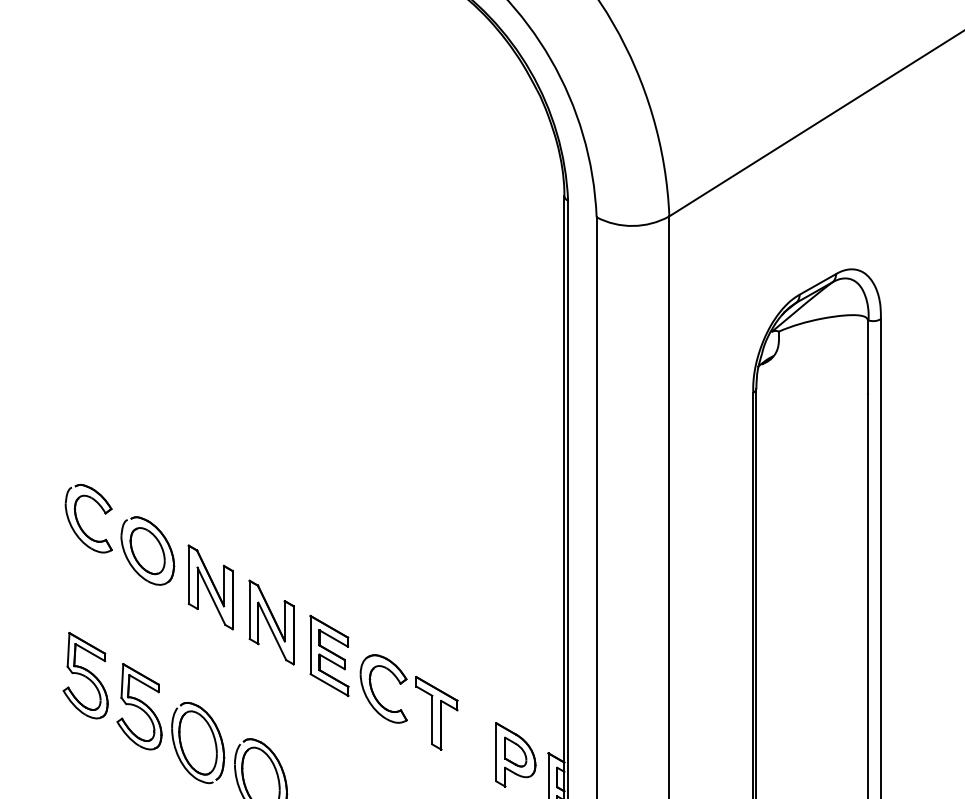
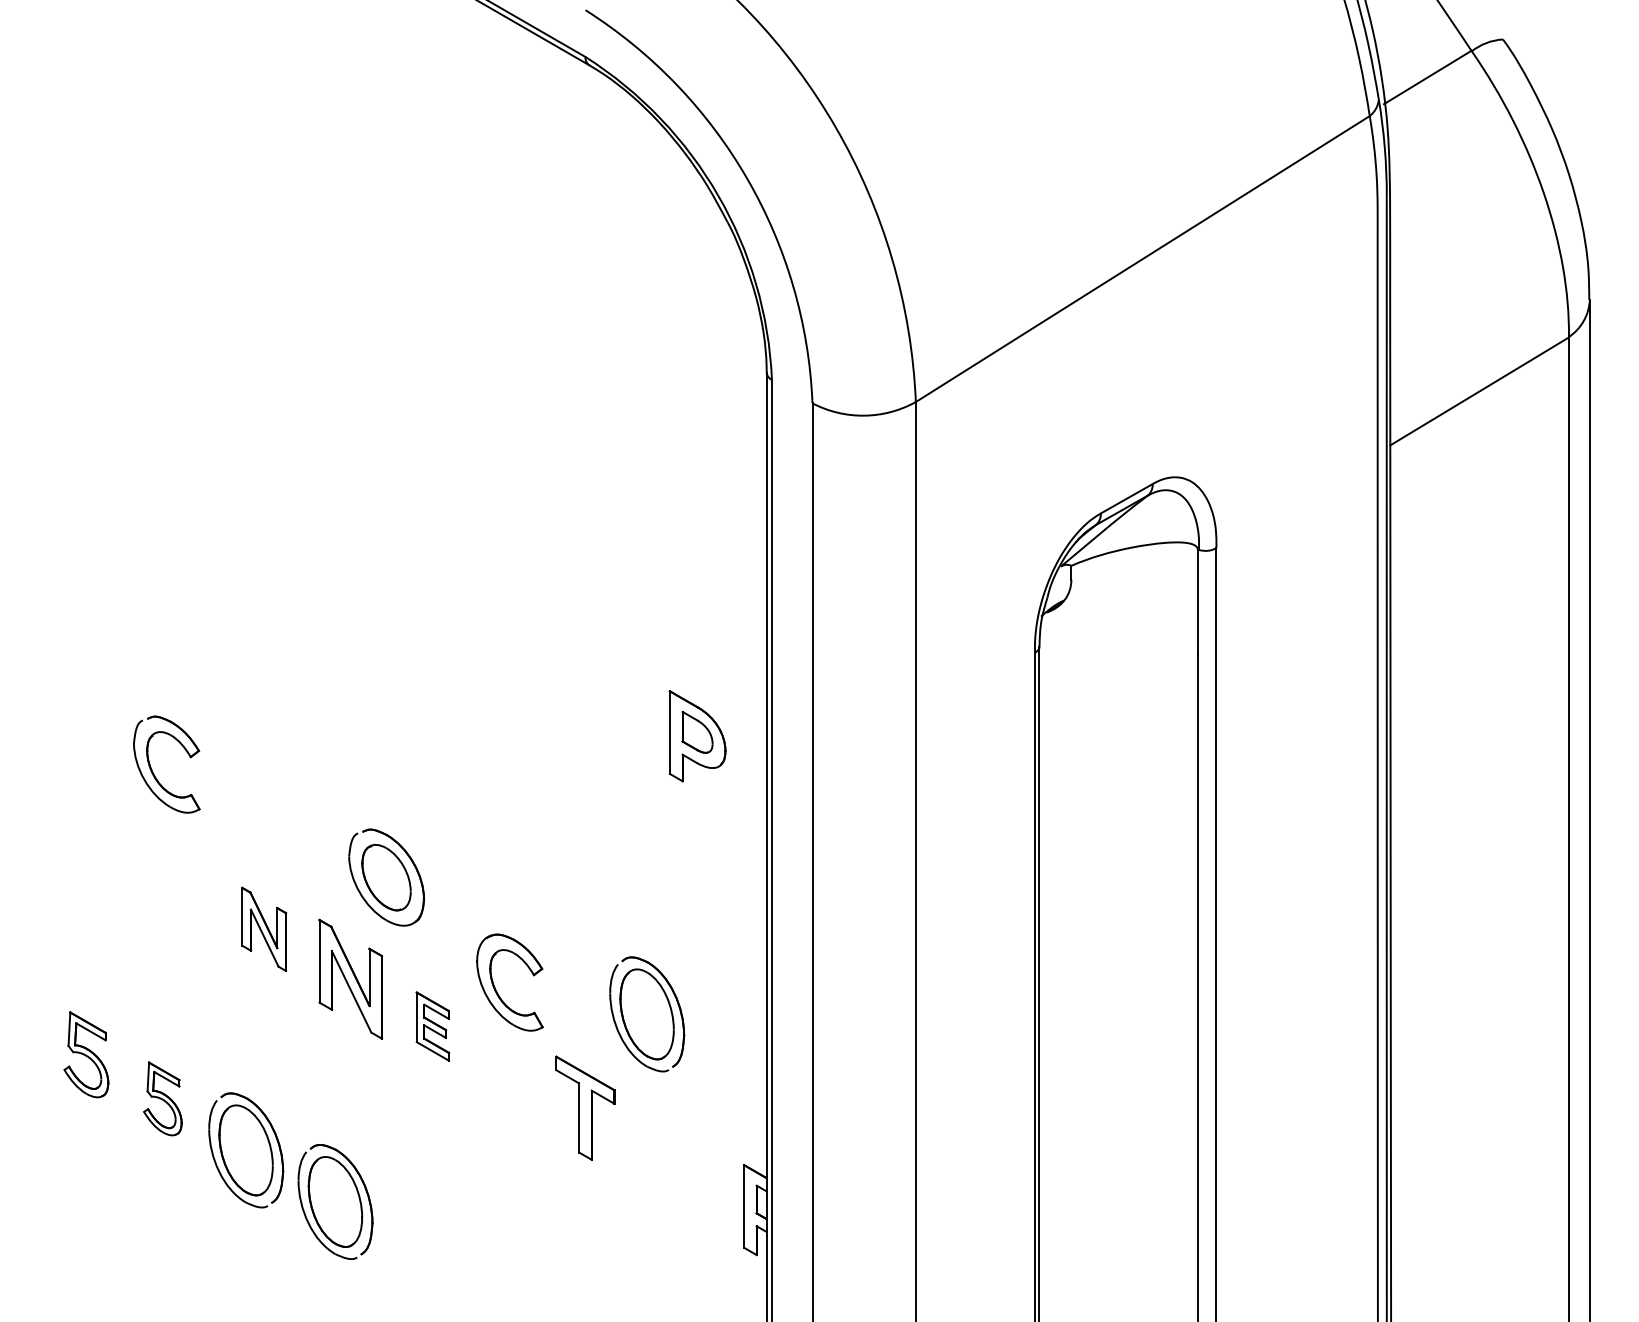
part: (78, 522) -> (152, 769), moved
part: (147, 550) -> (386, 877), moved
part: (210, 587) -> (263, 929), size x0.7
part: (480, 647) -> (647, 1014), added
part: (329, 655) -> (432, 1026), size x0.6
part: (85, 675) -> (86, 1054), size x0.7
part: (374, 693) -> (496, 989), moved
part: (139, 706) -> (162, 1098), size x0.6
part: (515, 755) -> (697, 736), moved

